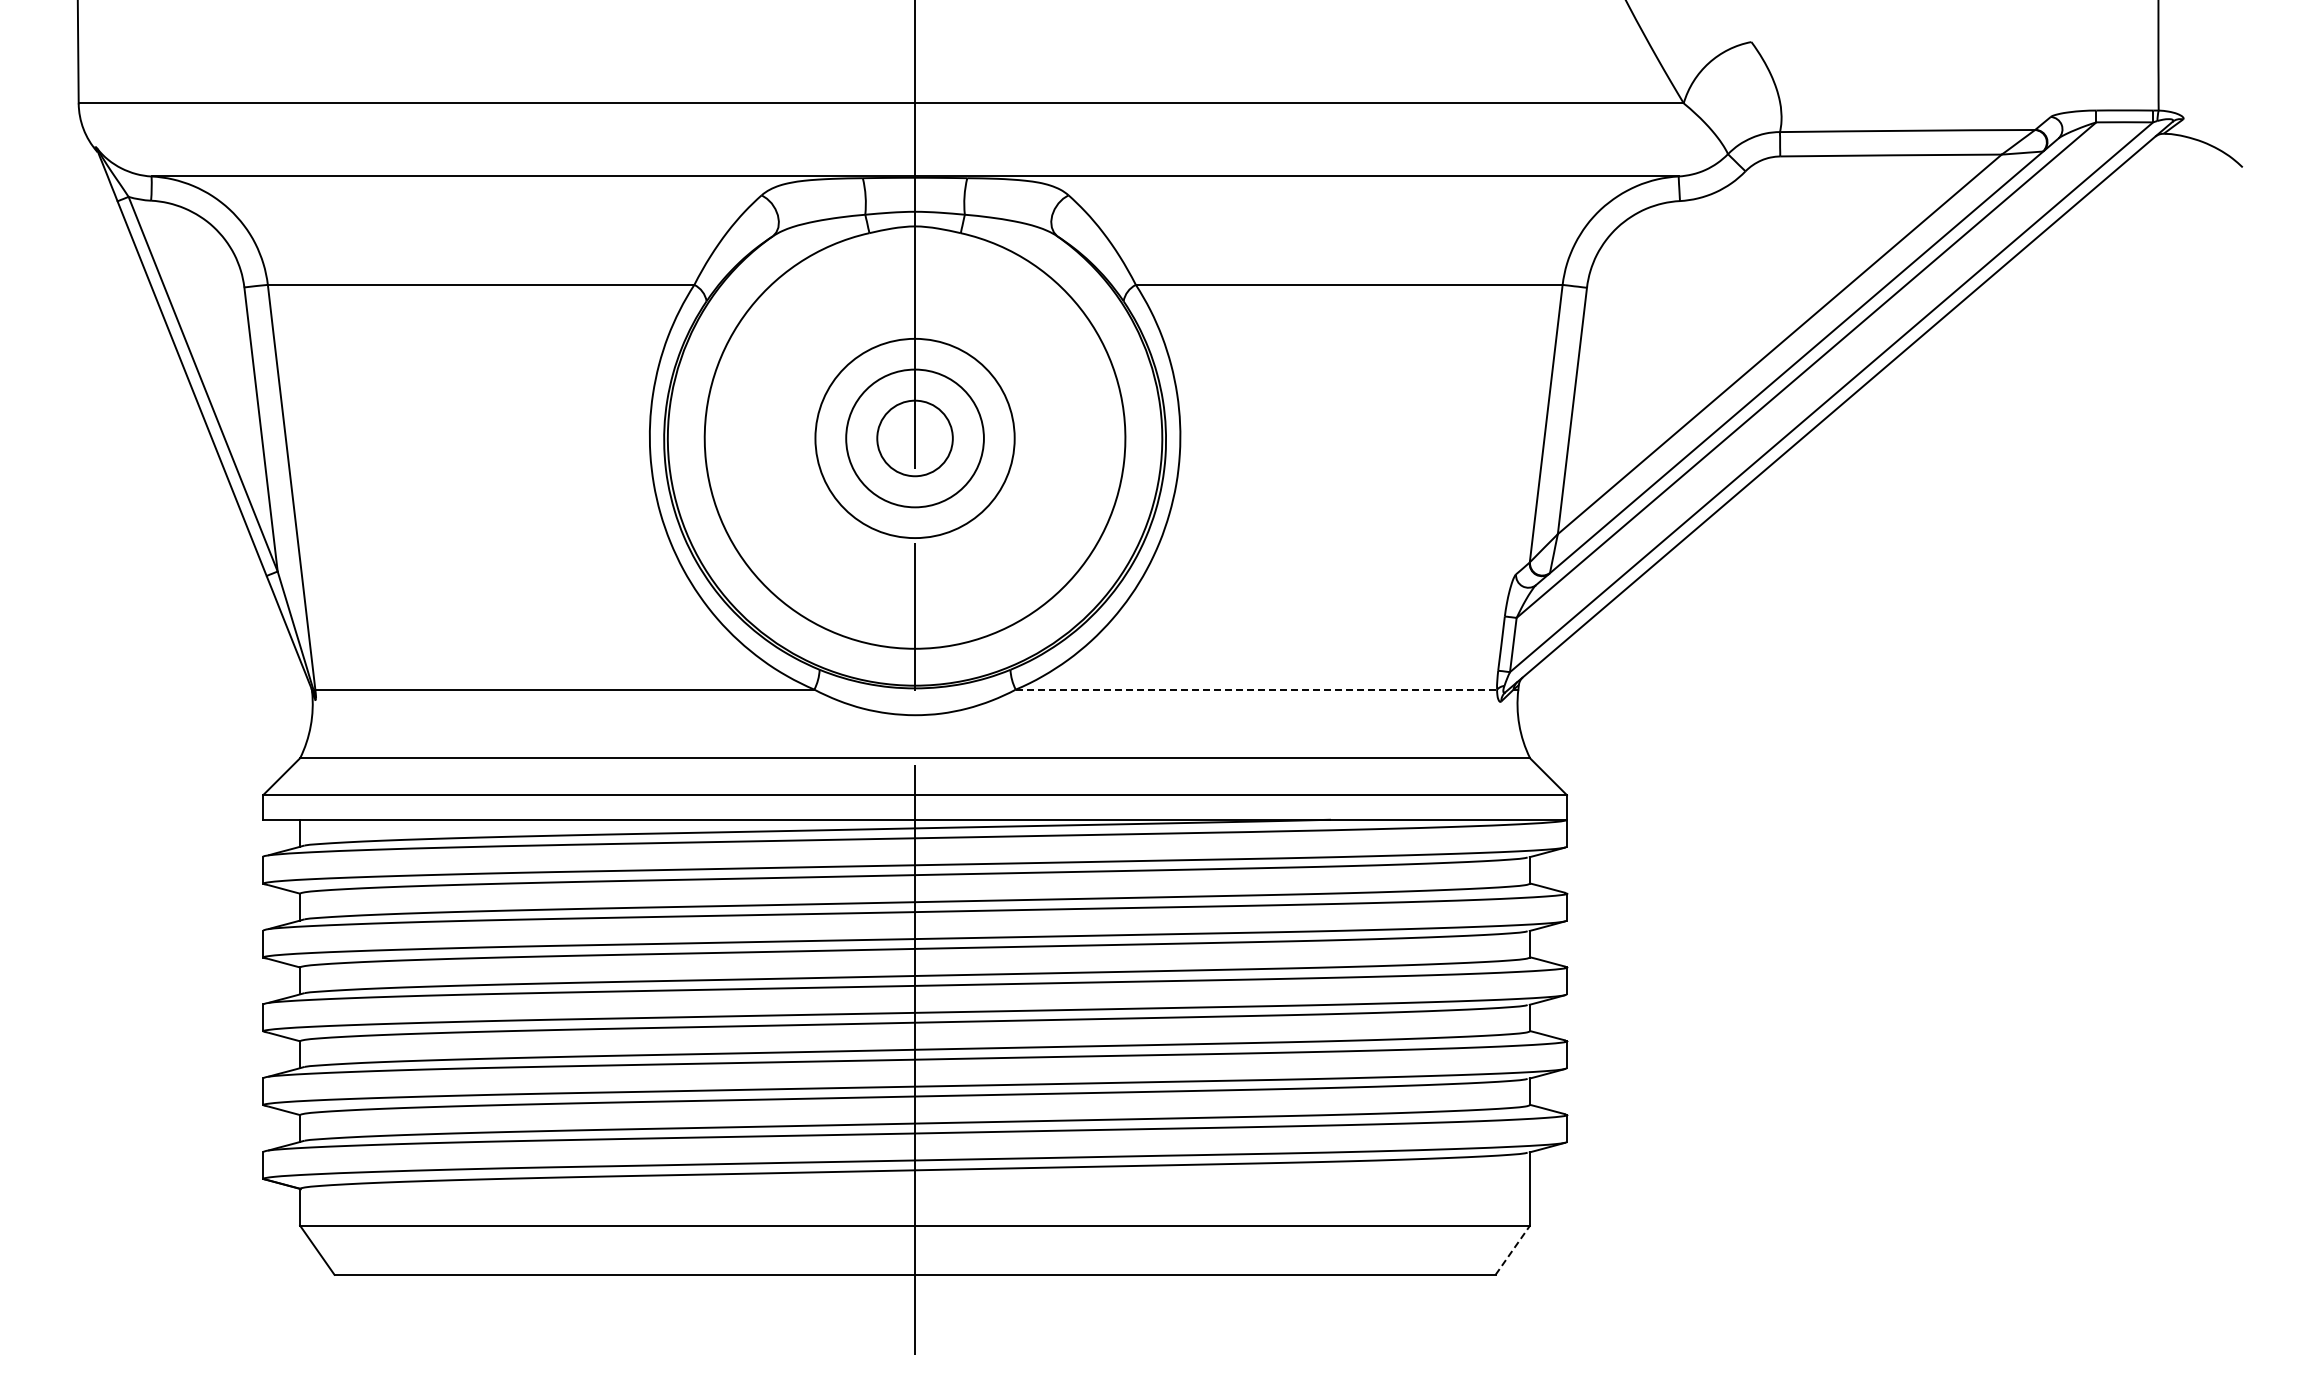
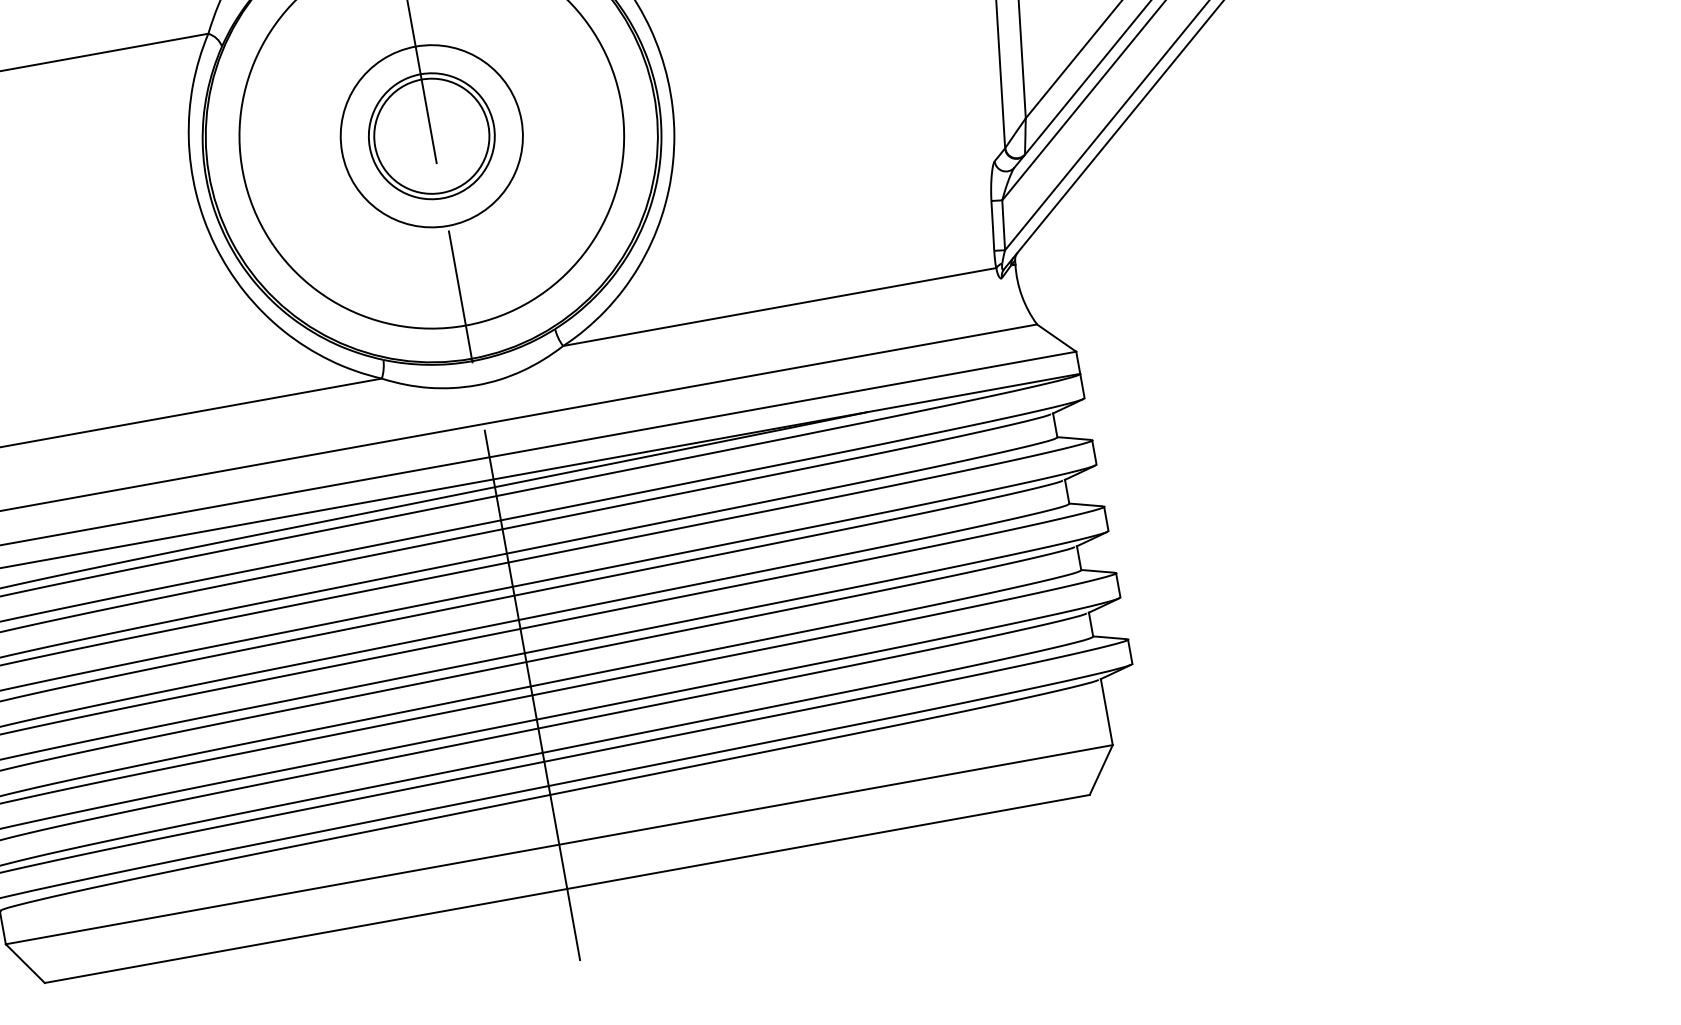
circle: (915, 438) -> (432, 136), size x1.67
line: (1256, 689) -> (779, 306), dashed -> solid
line: (1513, 1249) -> (1101, 769), dashed -> solid

